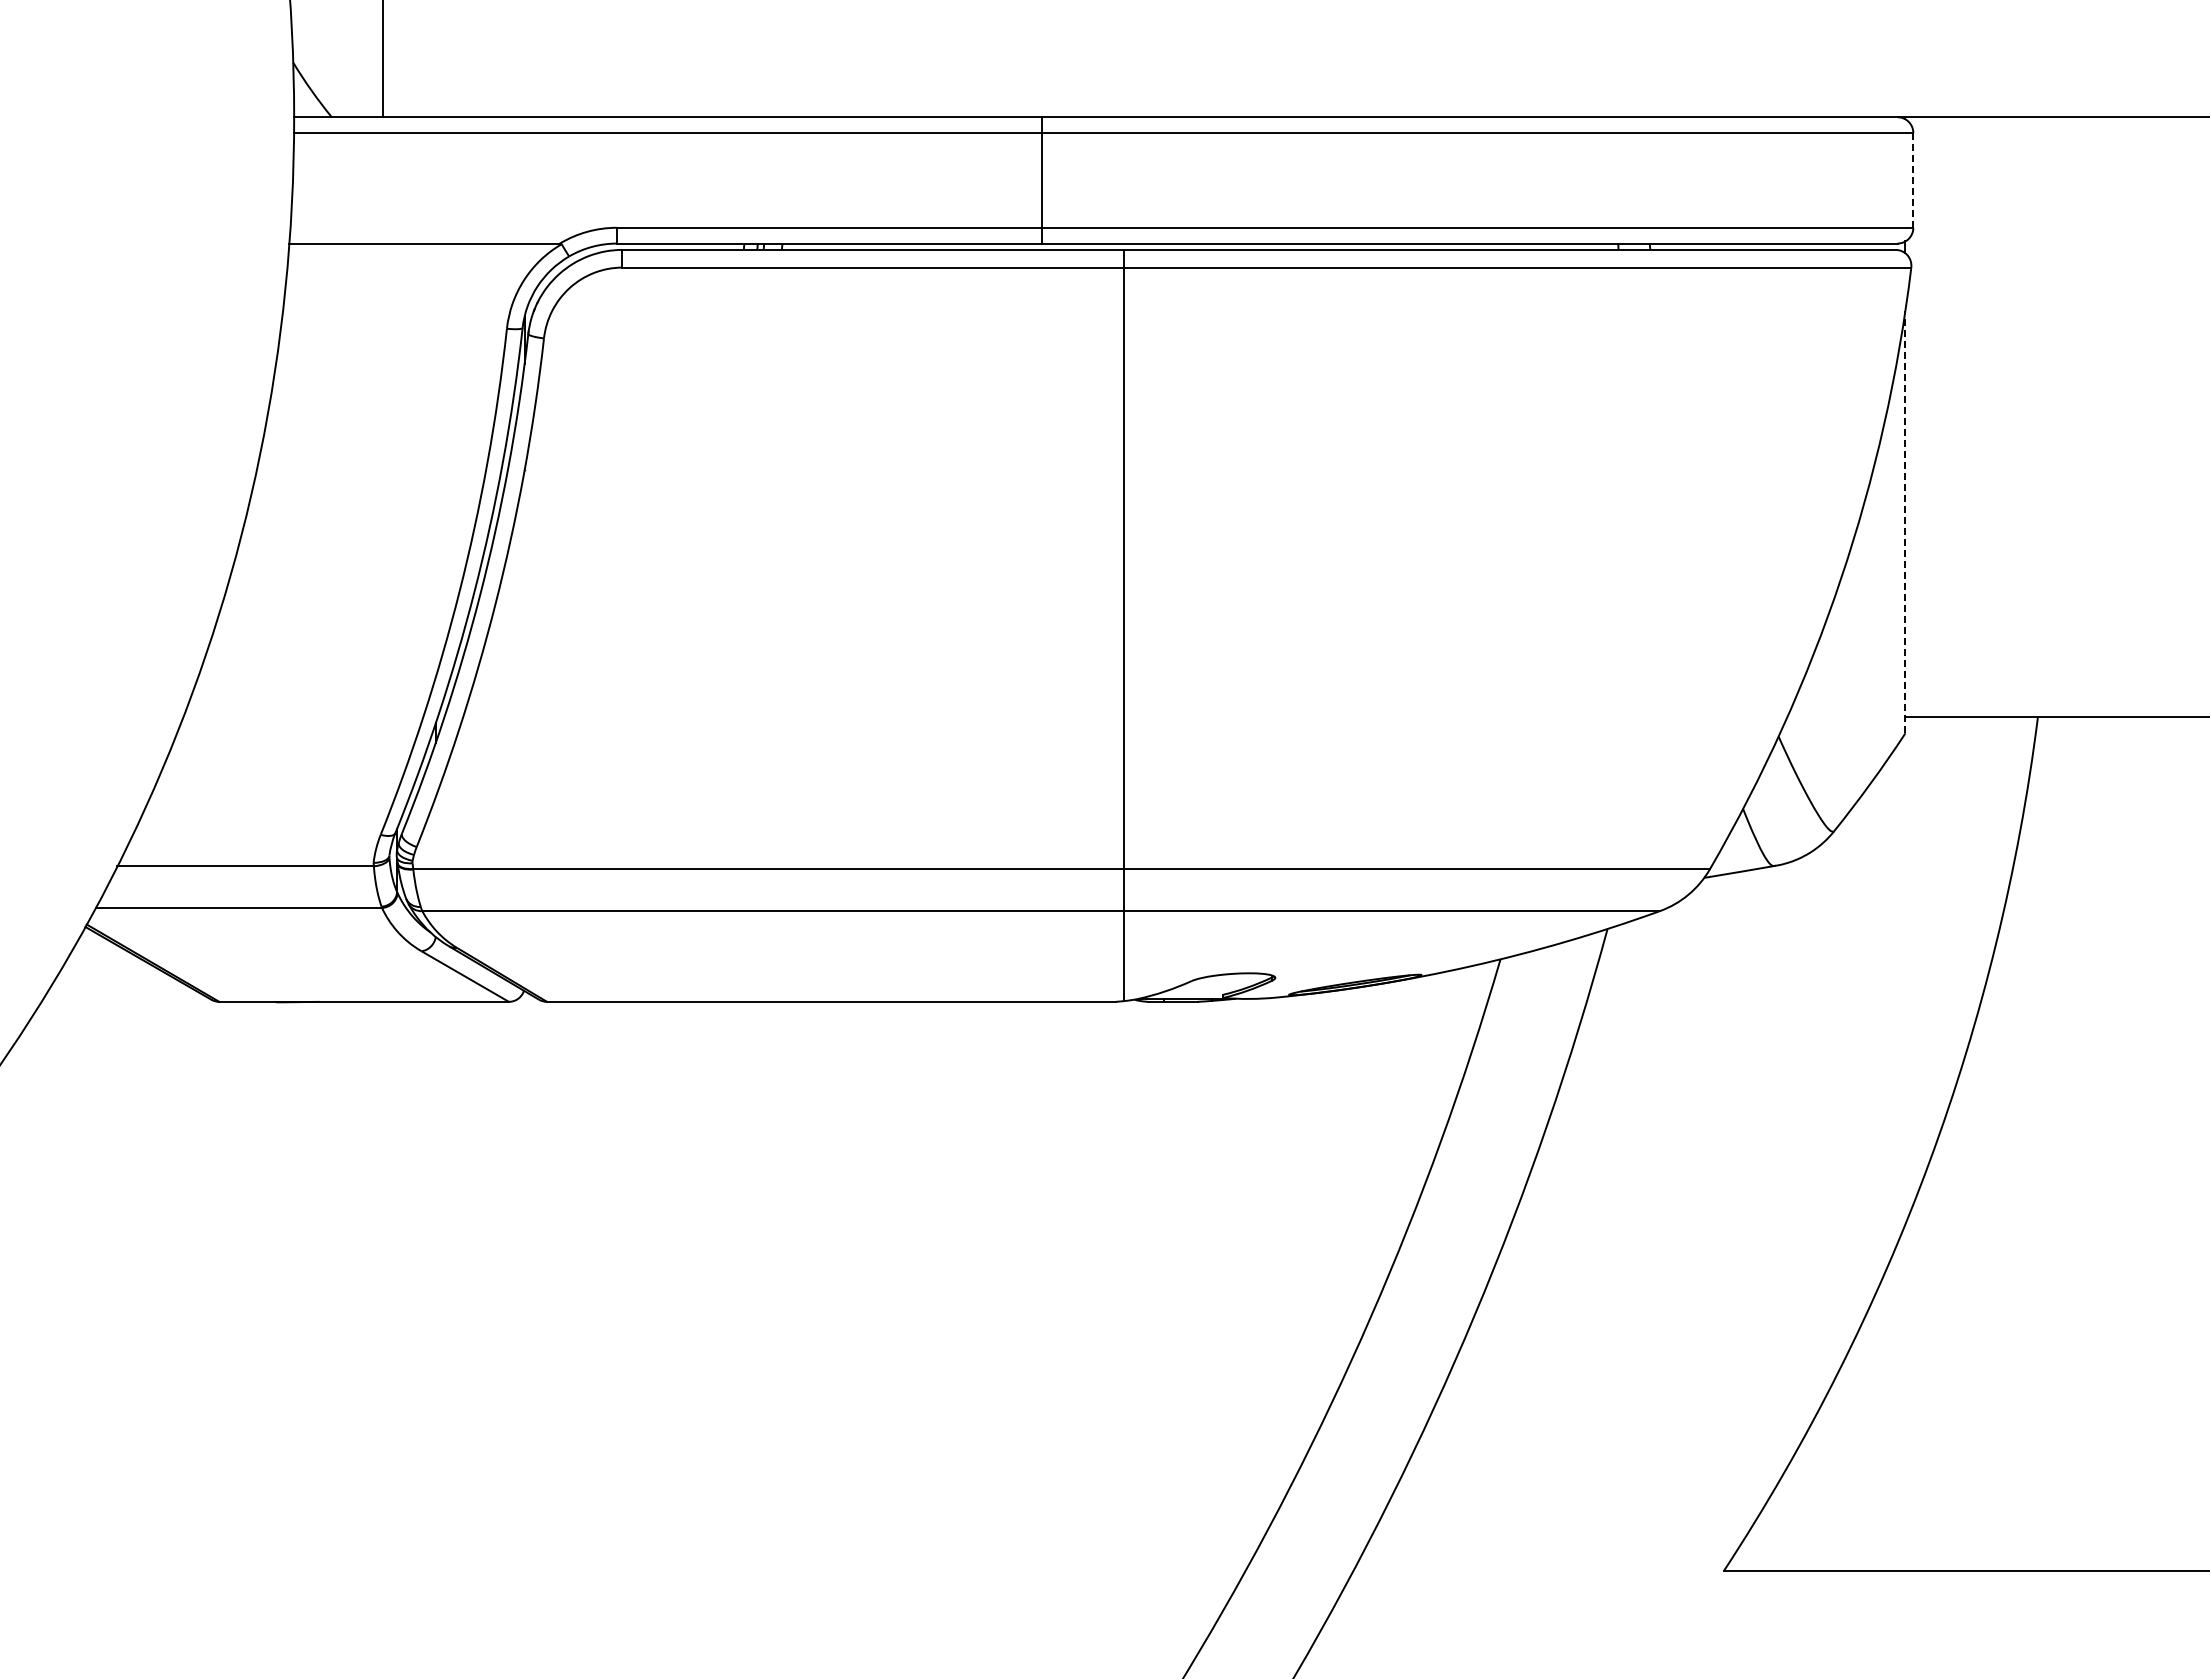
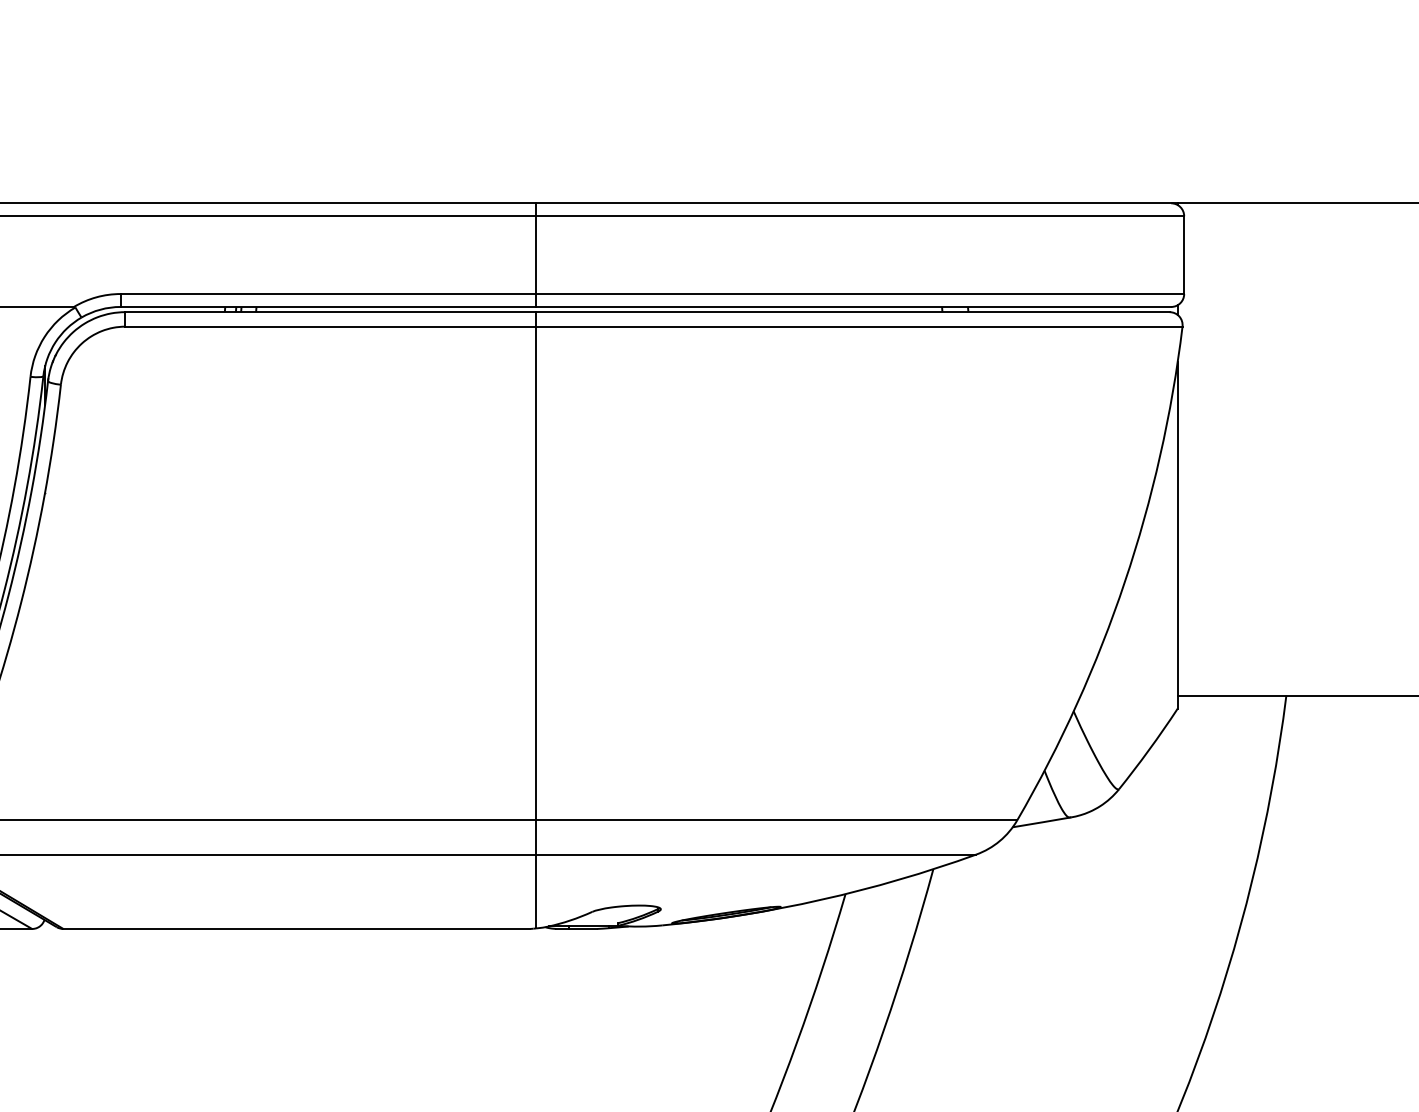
line: (1913, 179) -> (1184, 254), dashed -> solid
line: (1041, 180) -> (536, 255), moved
line: (1905, 521) -> (1177, 534), dashed -> solid

